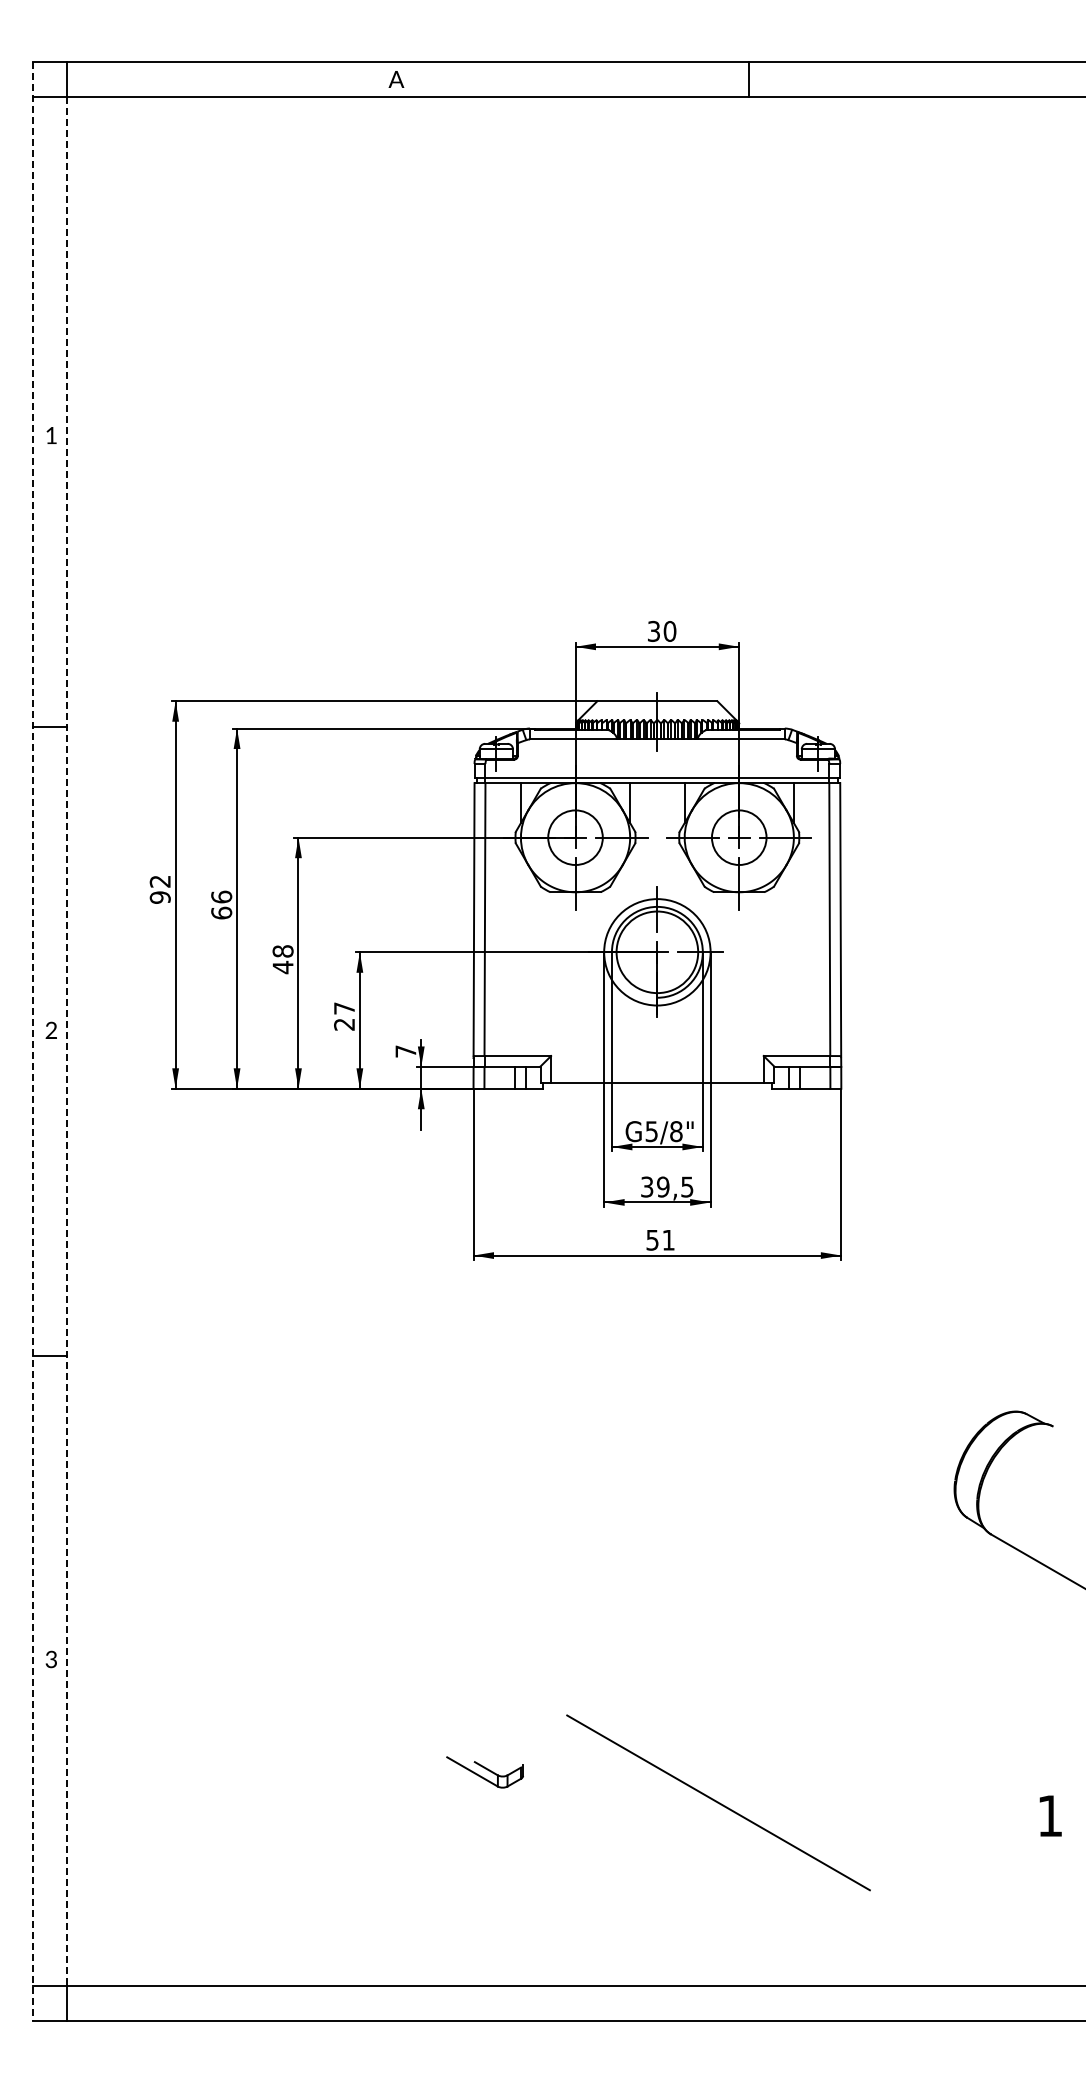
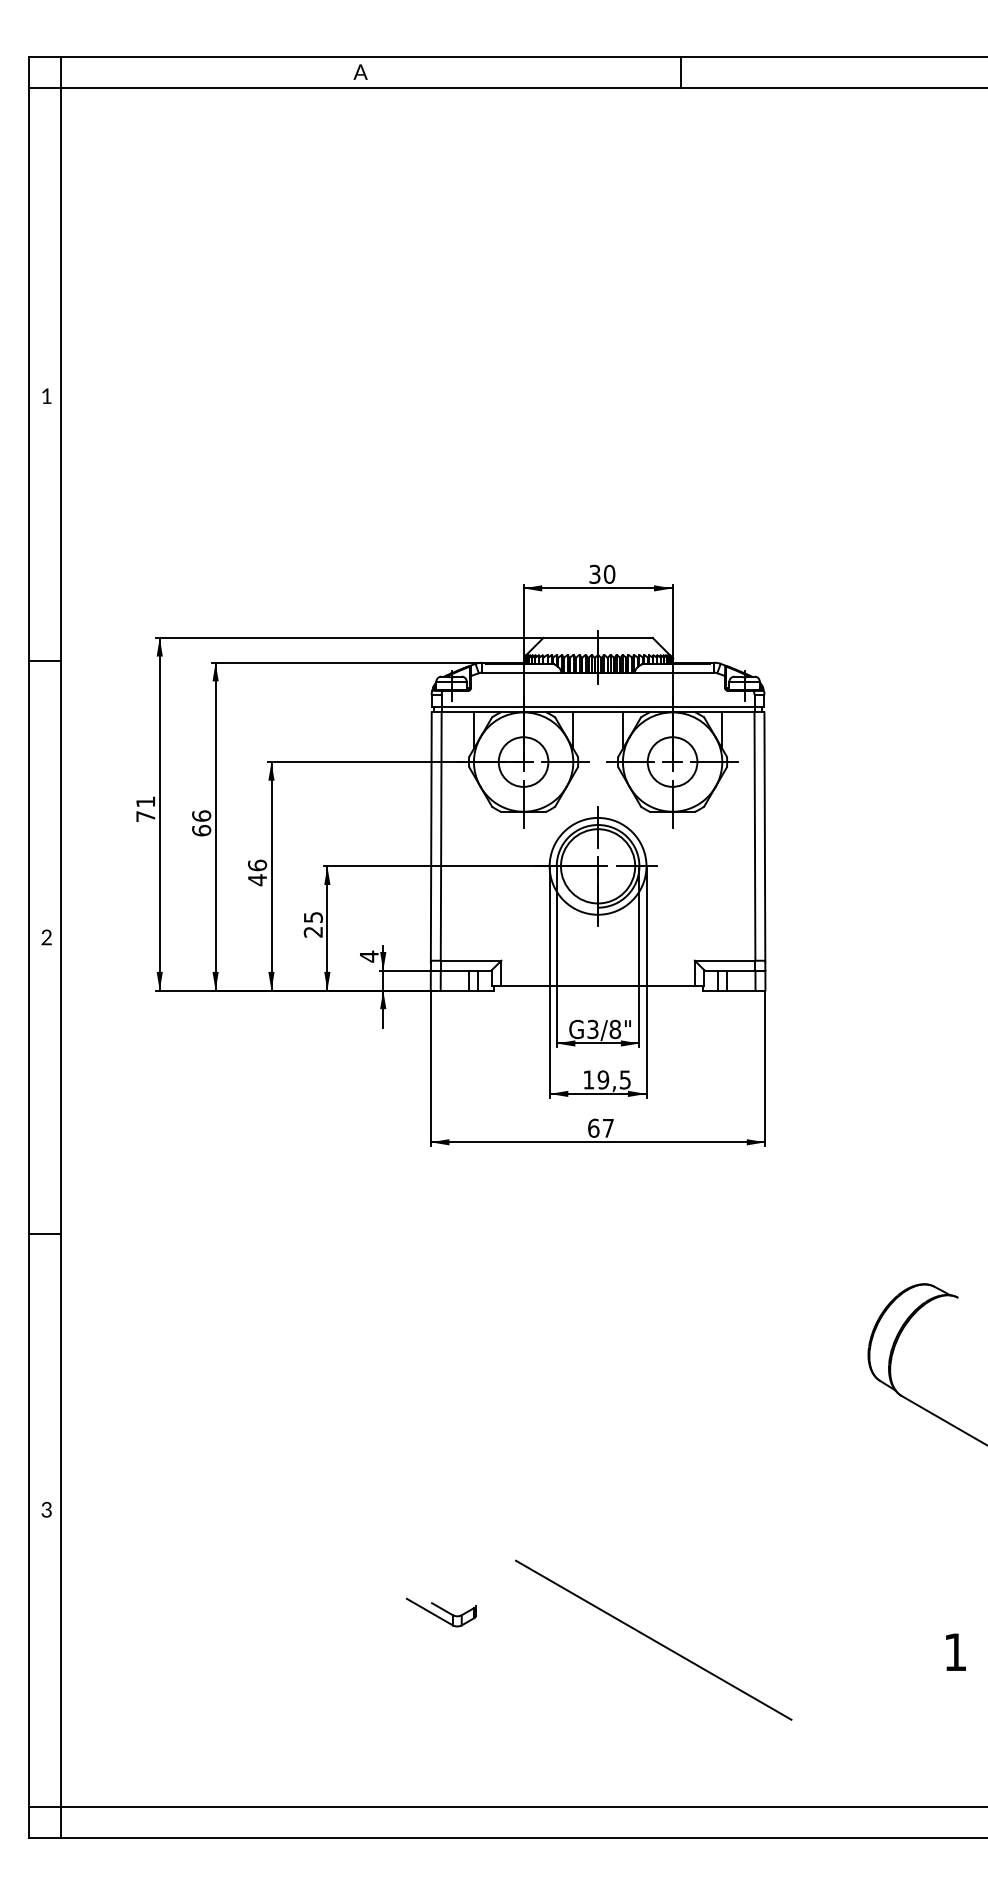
text: (159, 889) -> (145, 809), 92 -> 71
text: (282, 951) -> (256, 865), 48 -> 46
text: (344, 1008) -> (313, 917), 27 -> 25
line: (32, 1041) -> (29, 947), dashed -> solid
line: (66, 1041) -> (60, 947), dashed -> solid
text: (405, 1051) -> (368, 956), 7 -> 4
text: (651, 1131) -> (592, 1029), G5/8" -> G3/8"
text: (647, 1186) -> (589, 1079), 39,5 -> 19,5
text: (660, 1239) -> (600, 1127), 51 -> 67

